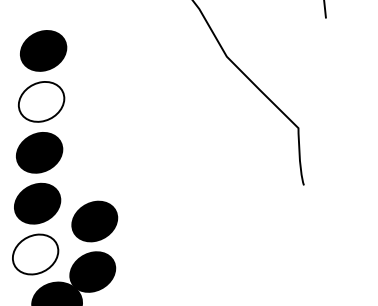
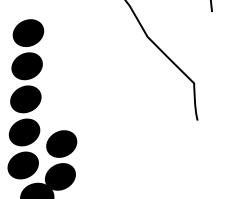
fill: (40, 102) -> (26, 66), added
fill: (35, 254) -> (23, 165), added

